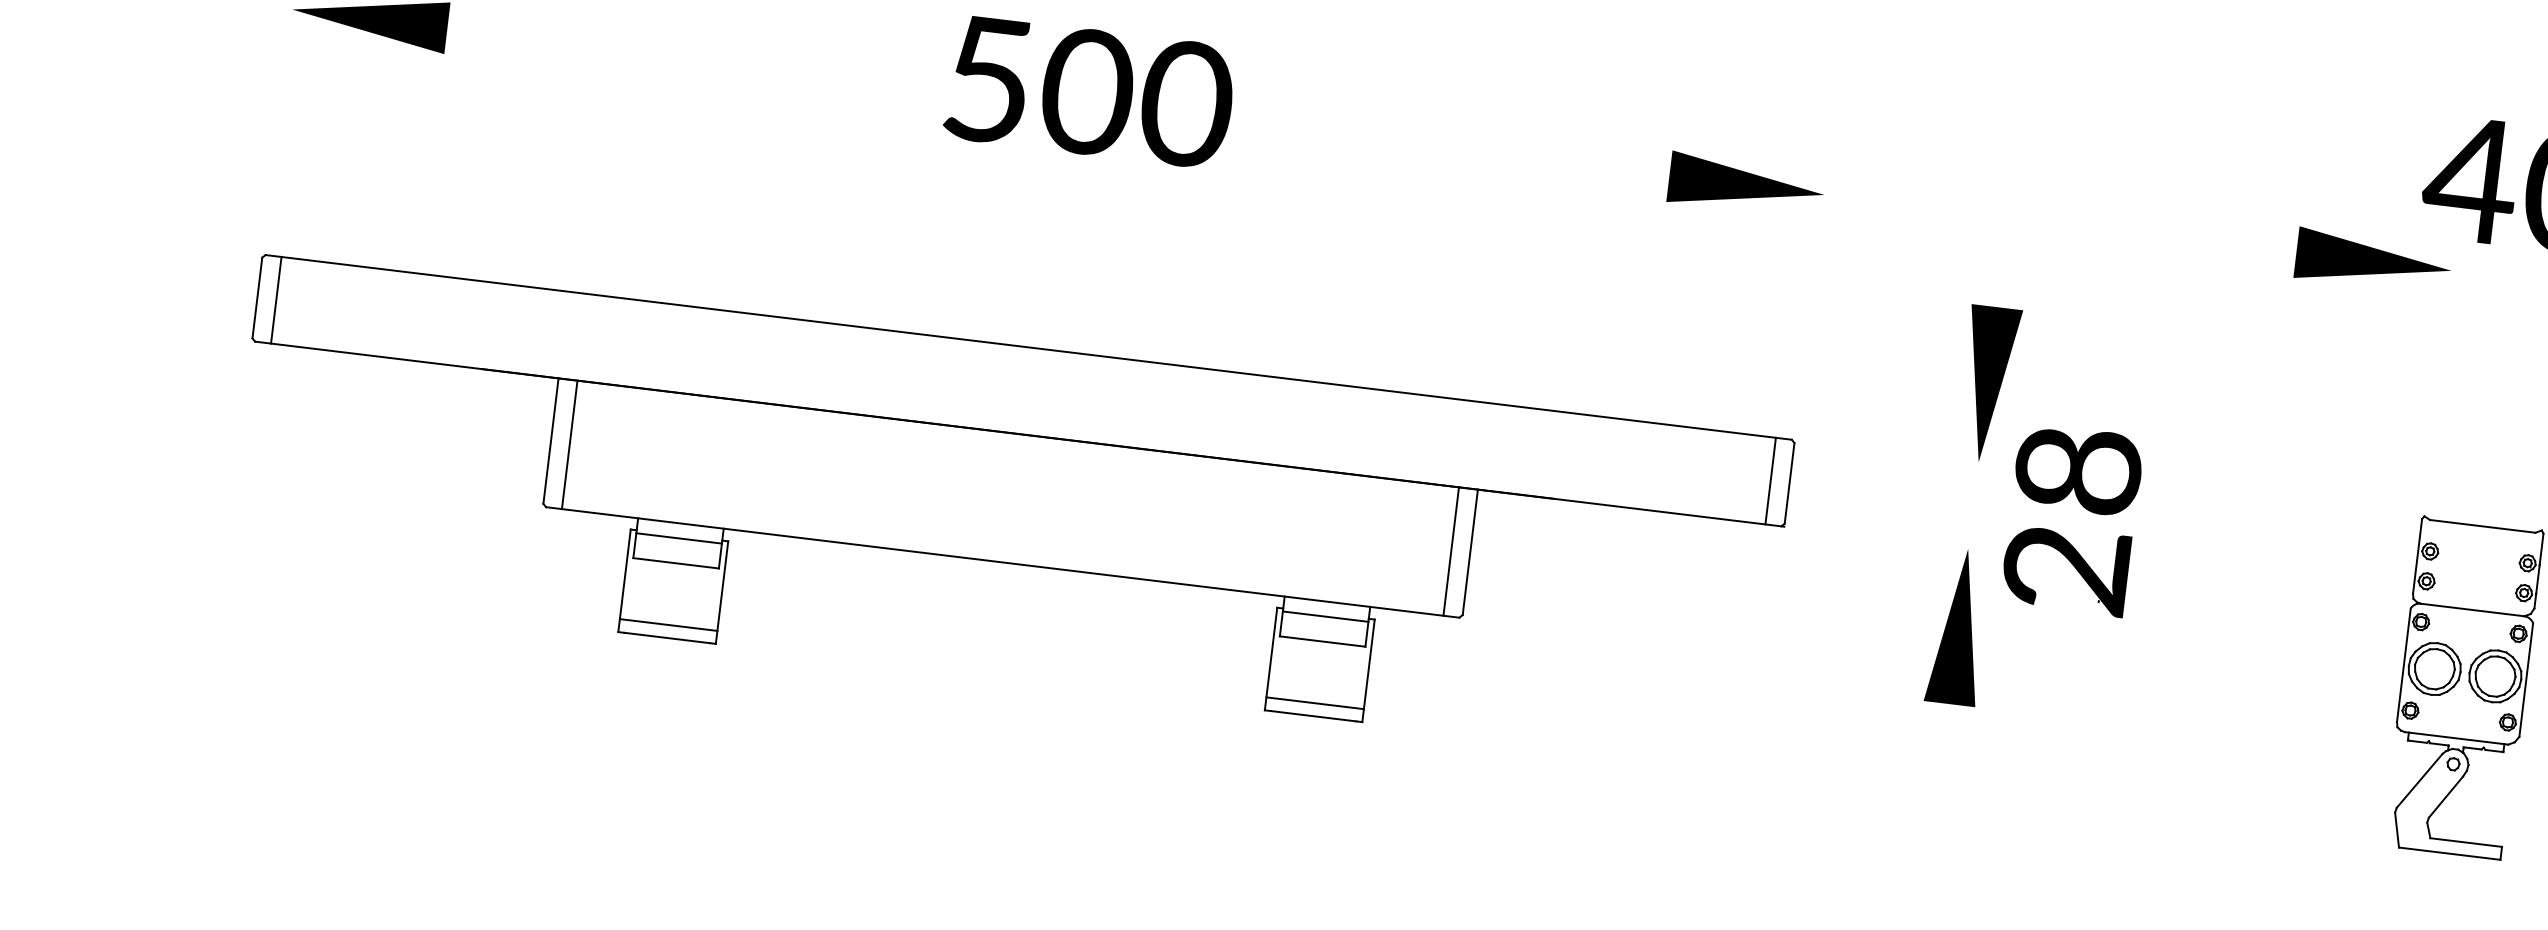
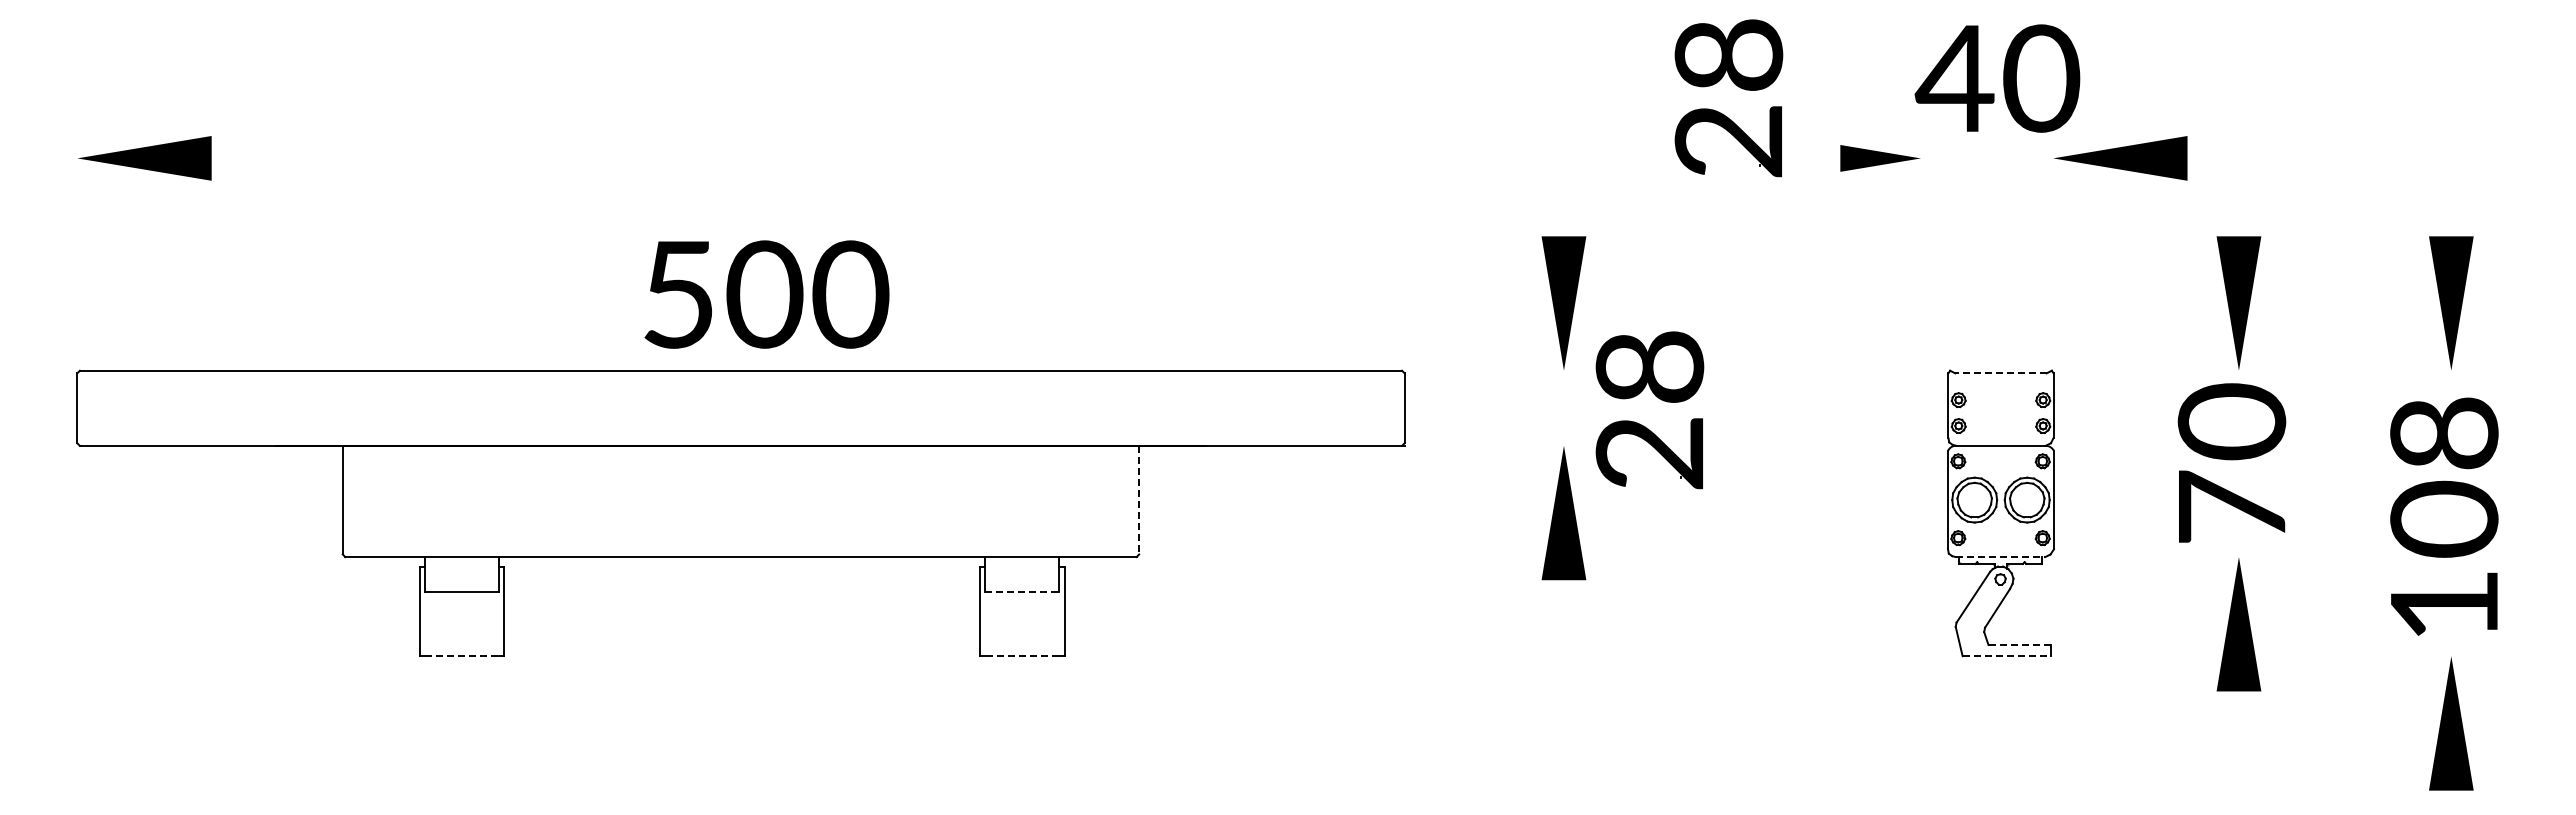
text: (1089, 92) -> (766, 294), moved
part: (2216, 157) -> (1735, 85), added
part: (1745, 185) -> (1336, 158), removed
part: (2373, 261) -> (1880, 158), size x0.6
line: (276, 299) -> (93, 407), removed
line: (570, 445) -> (359, 501), removed
line: (1771, 480) -> (1388, 407), removed
line: (2482, 526) -> (2000, 373), solid -> dashed
line: (679, 537) -> (462, 569), removed
line: (1450, 551) -> (1122, 501), removed
line: (1470, 552) -> (1139, 500), solid -> dashed
line: (1325, 616) -> (1022, 569), removed
line: (667, 625) -> (461, 645), removed
line: (667, 638) -> (462, 656), solid -> dashed
line: (1322, 641) -> (1022, 591), solid -> dashed
line: (1315, 703) -> (1022, 645), removed
line: (1312, 716) -> (1021, 656), solid -> dashed
line: (2456, 738) -> (2000, 557), solid -> dashed
line: (2466, 843) -> (2019, 645), solid -> dashed
line: (2449, 853) -> (2006, 656), solid -> dashed

